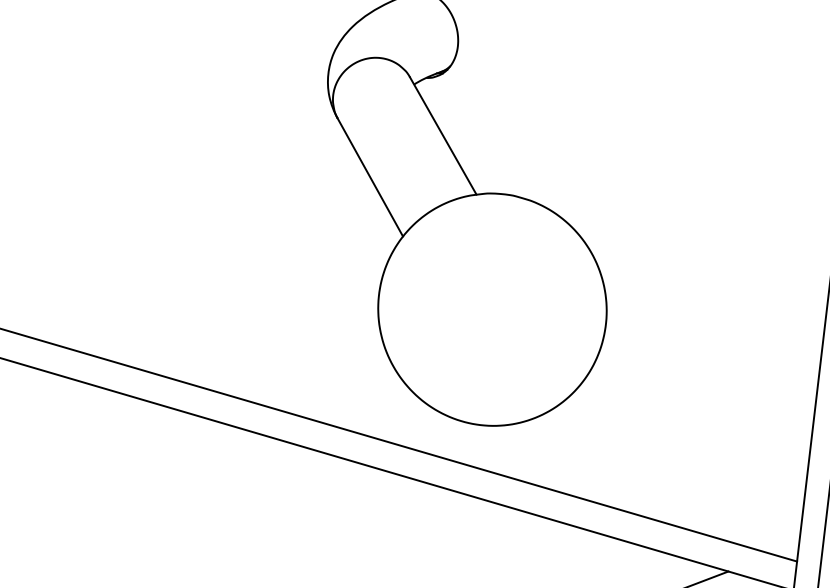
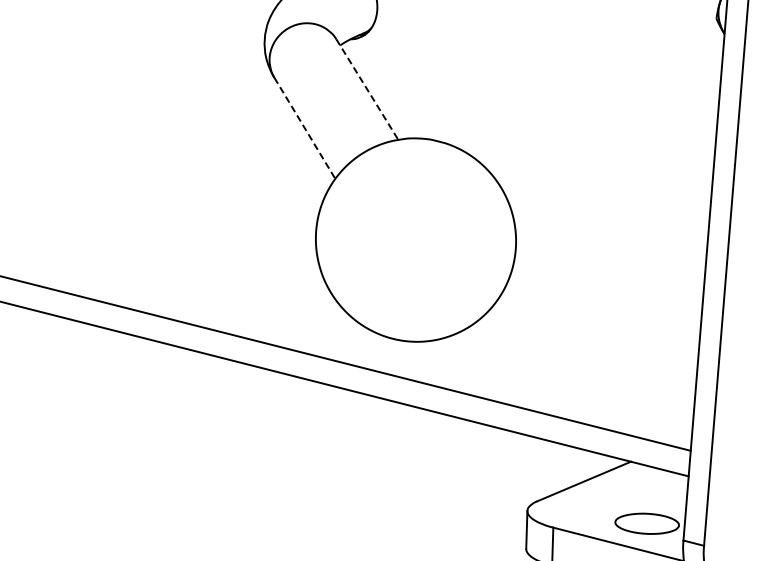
line: (443, 135) -> (367, 89), solid -> dashed
line: (371, 177) -> (305, 128), solid -> dashed

